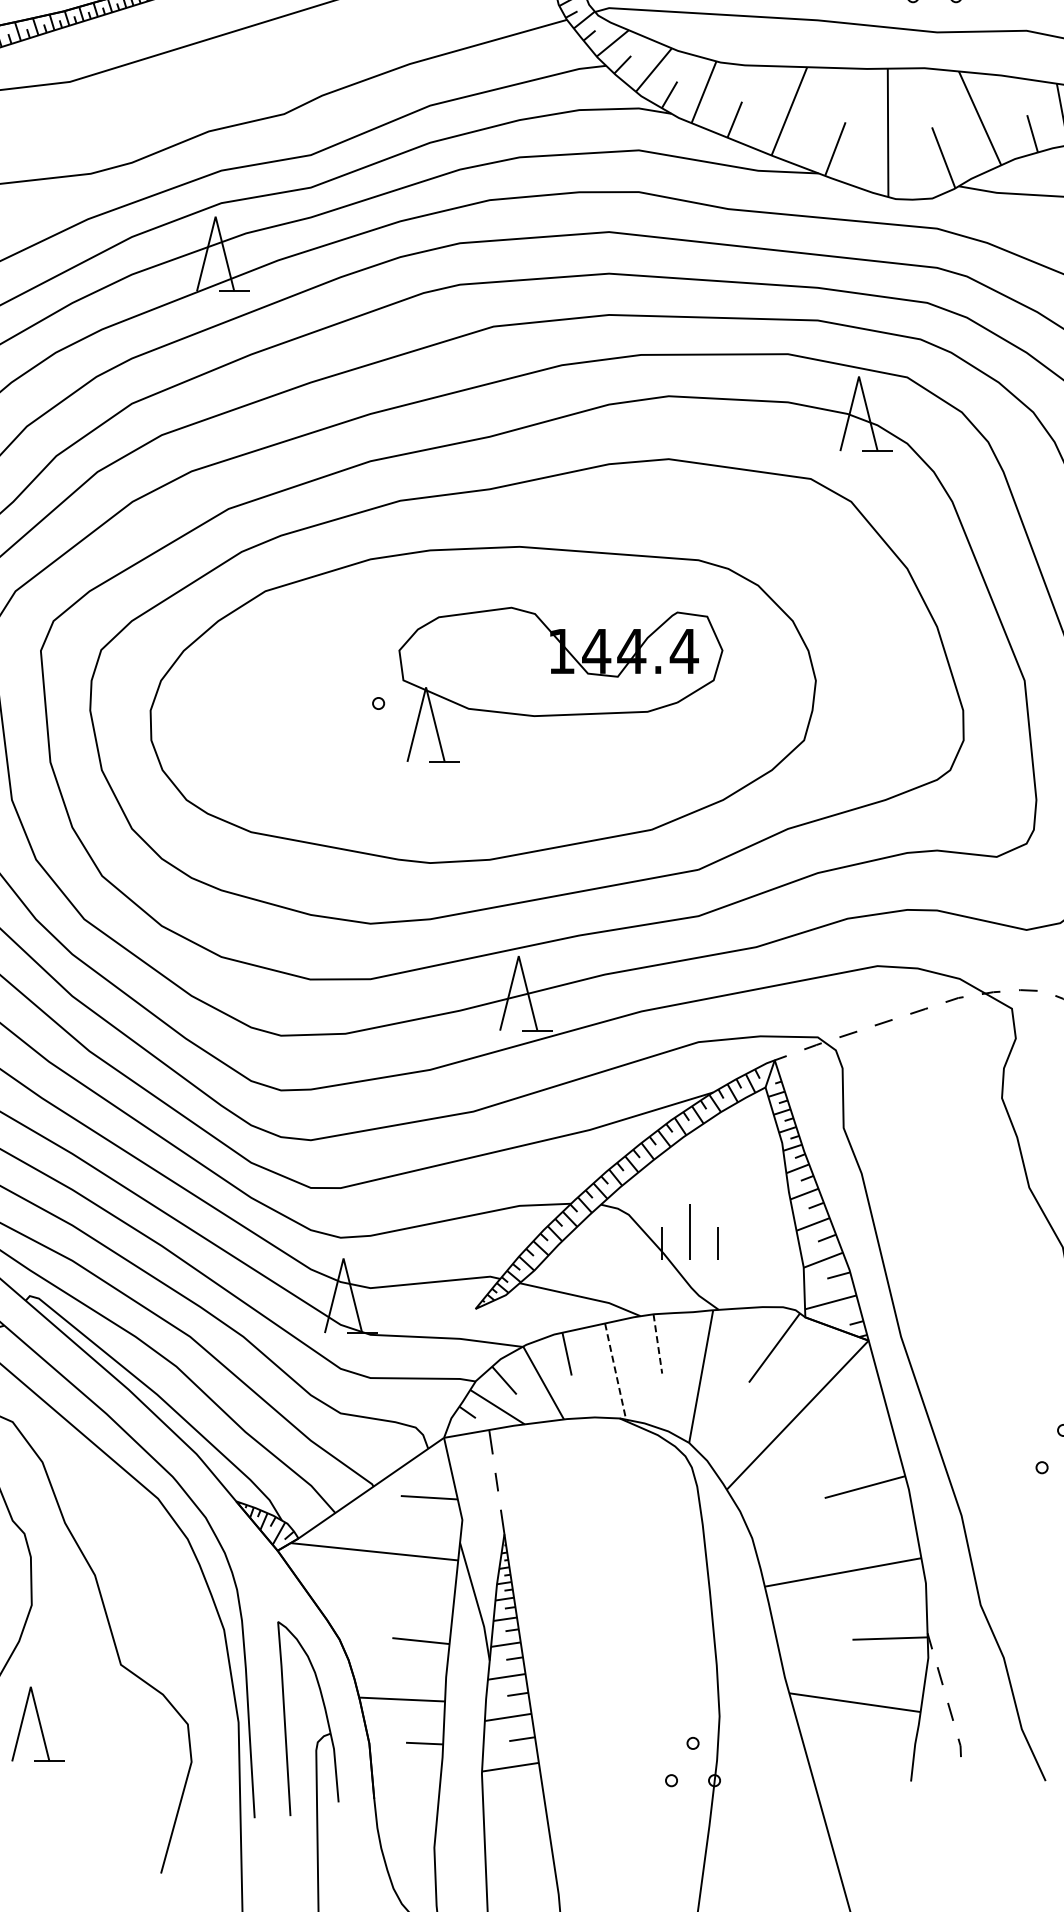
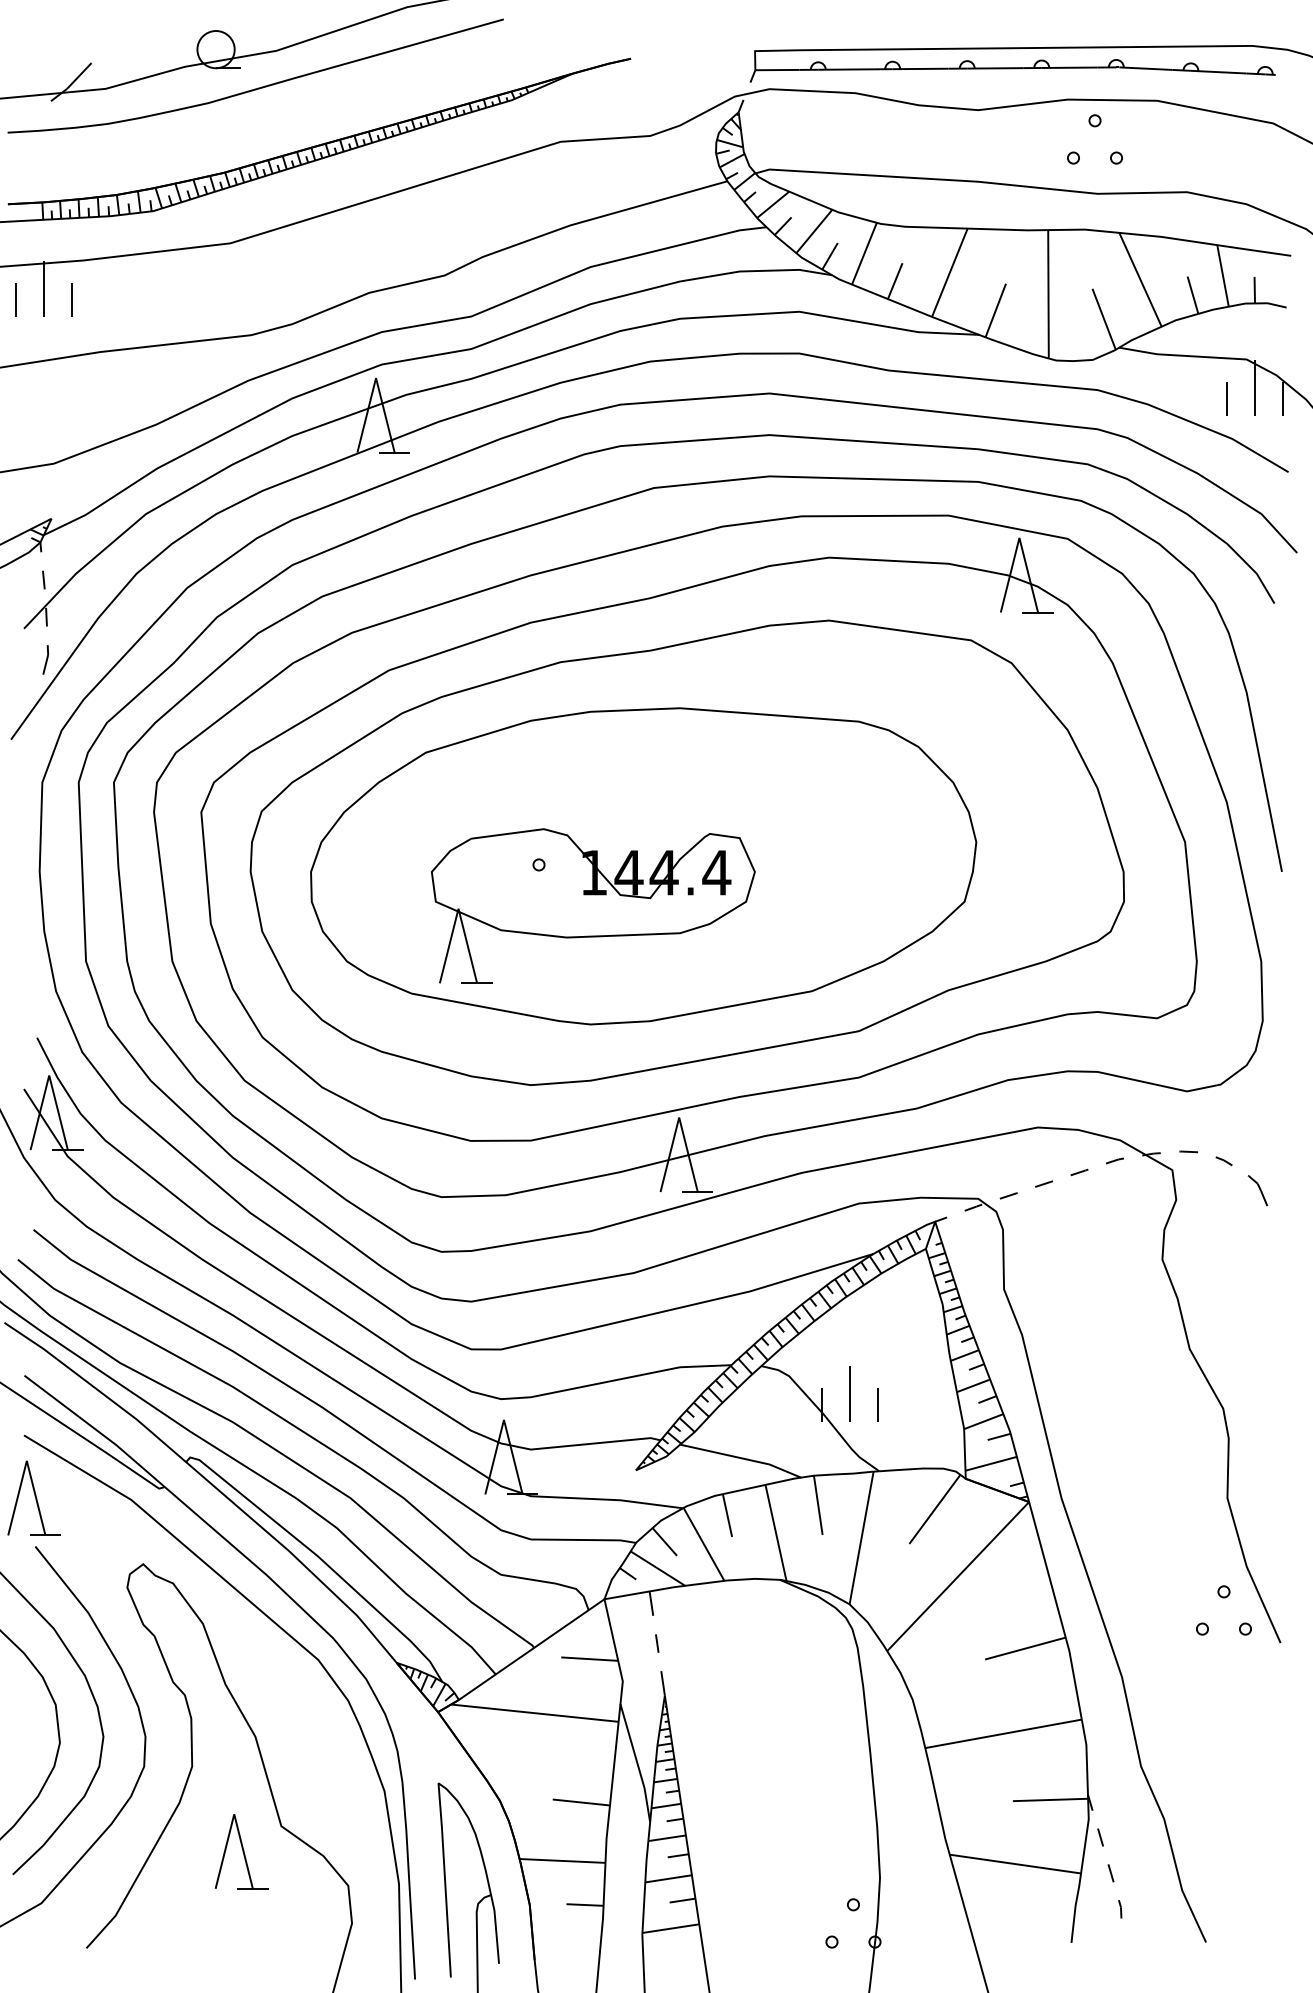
part: (561, 684) -> (593, 905), moved
line: (658, 1344) -> (818, 1505), dashed -> solid
line: (616, 1372) -> (776, 1533), dashed -> solid
part: (38, 1724) -> (241, 1851), moved

